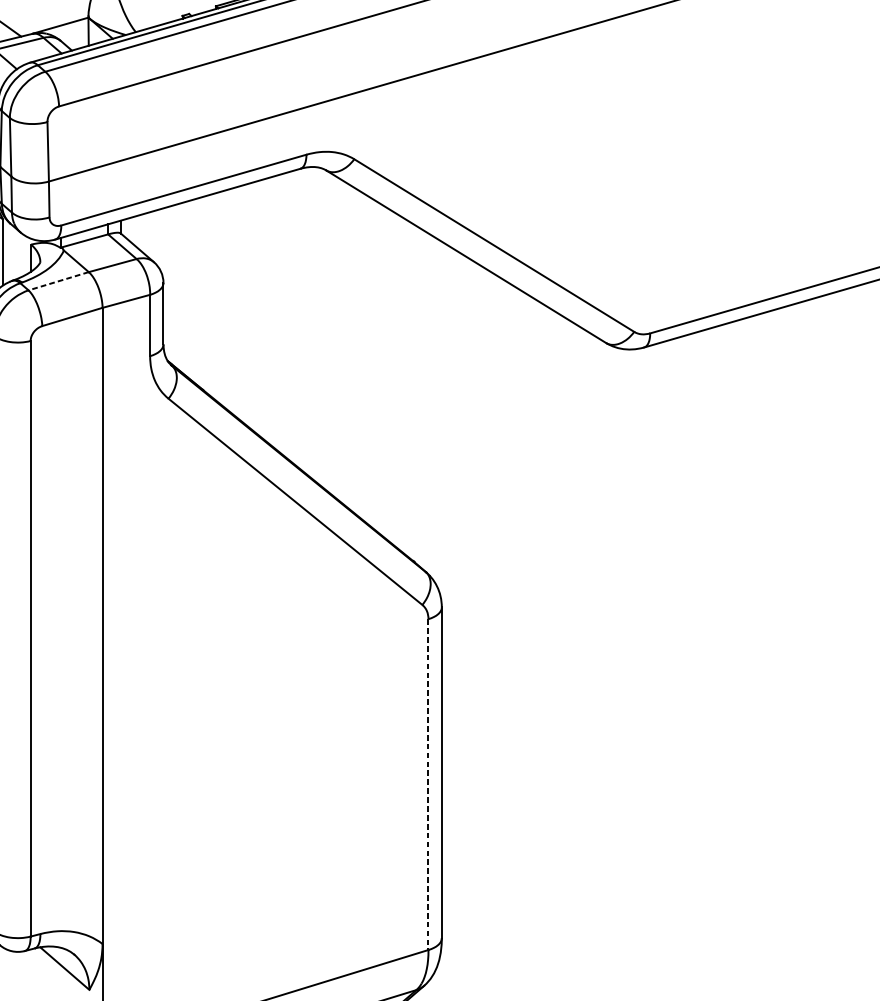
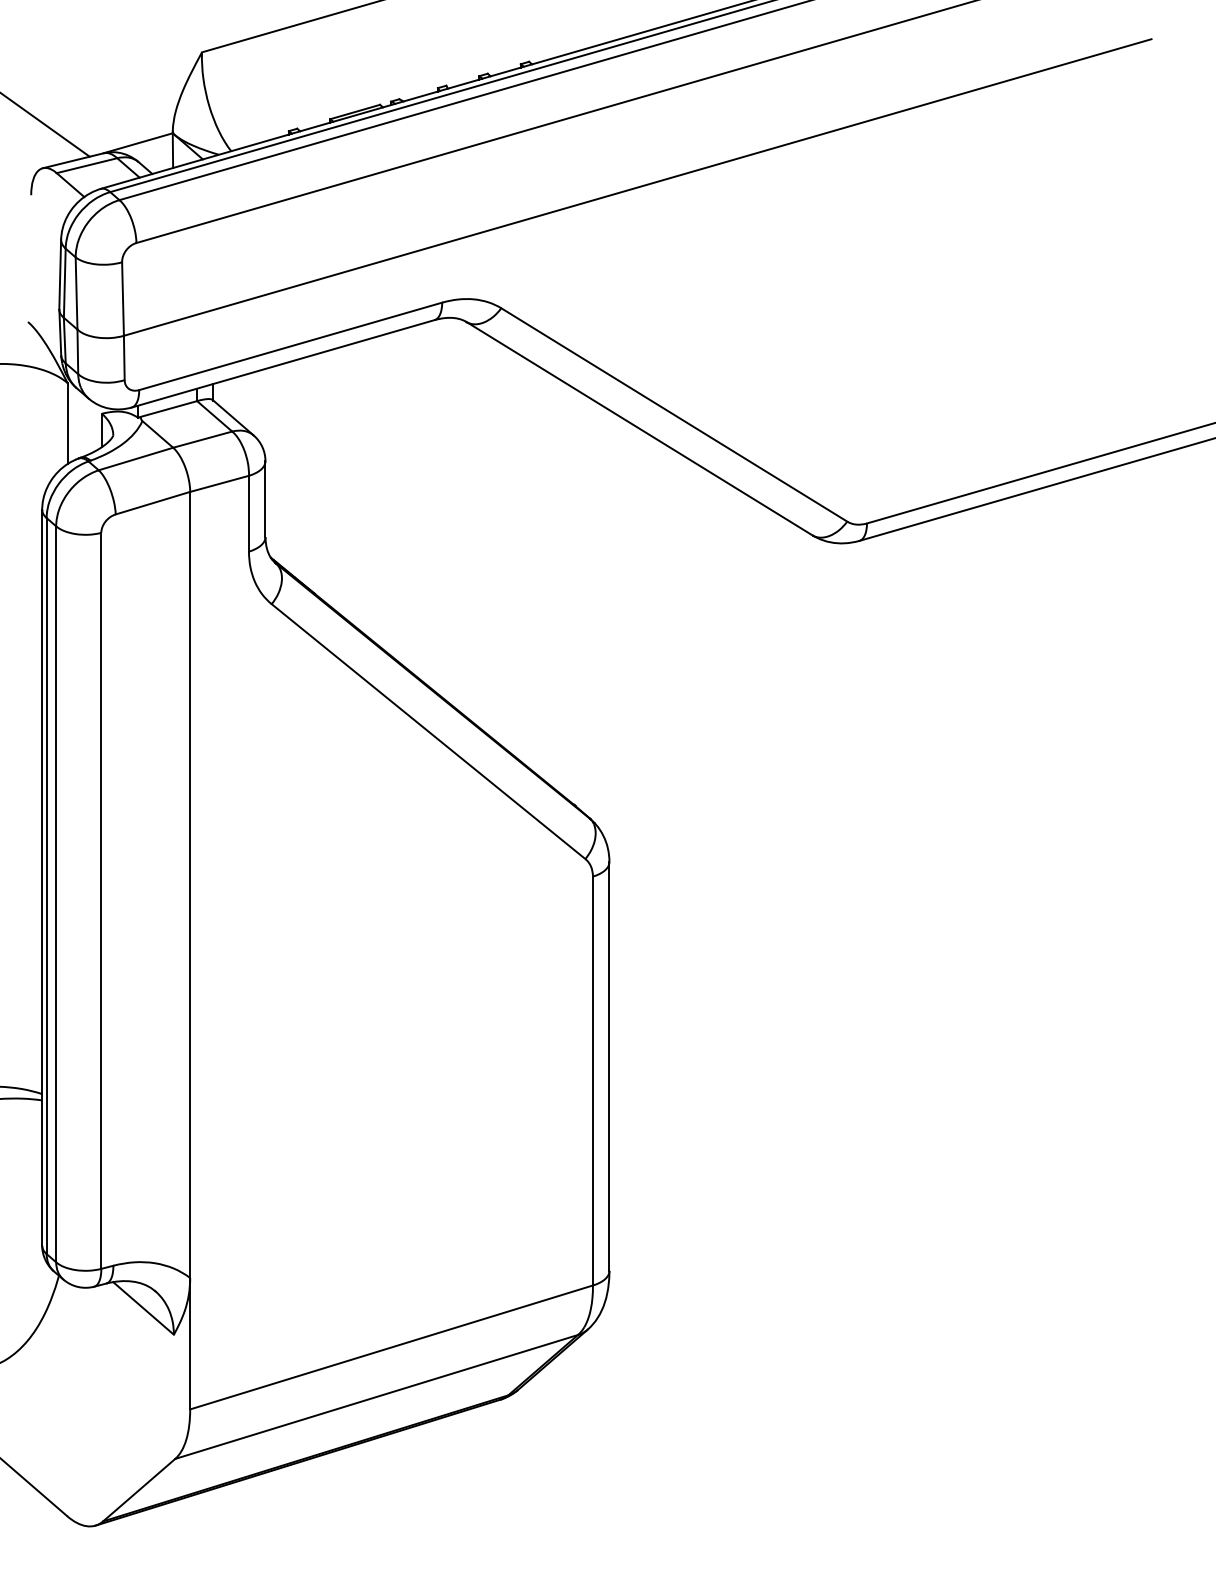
line: (58, 281) -> (135, 459), dashed -> solid
line: (428, 784) -> (592, 1081), dashed -> solid

